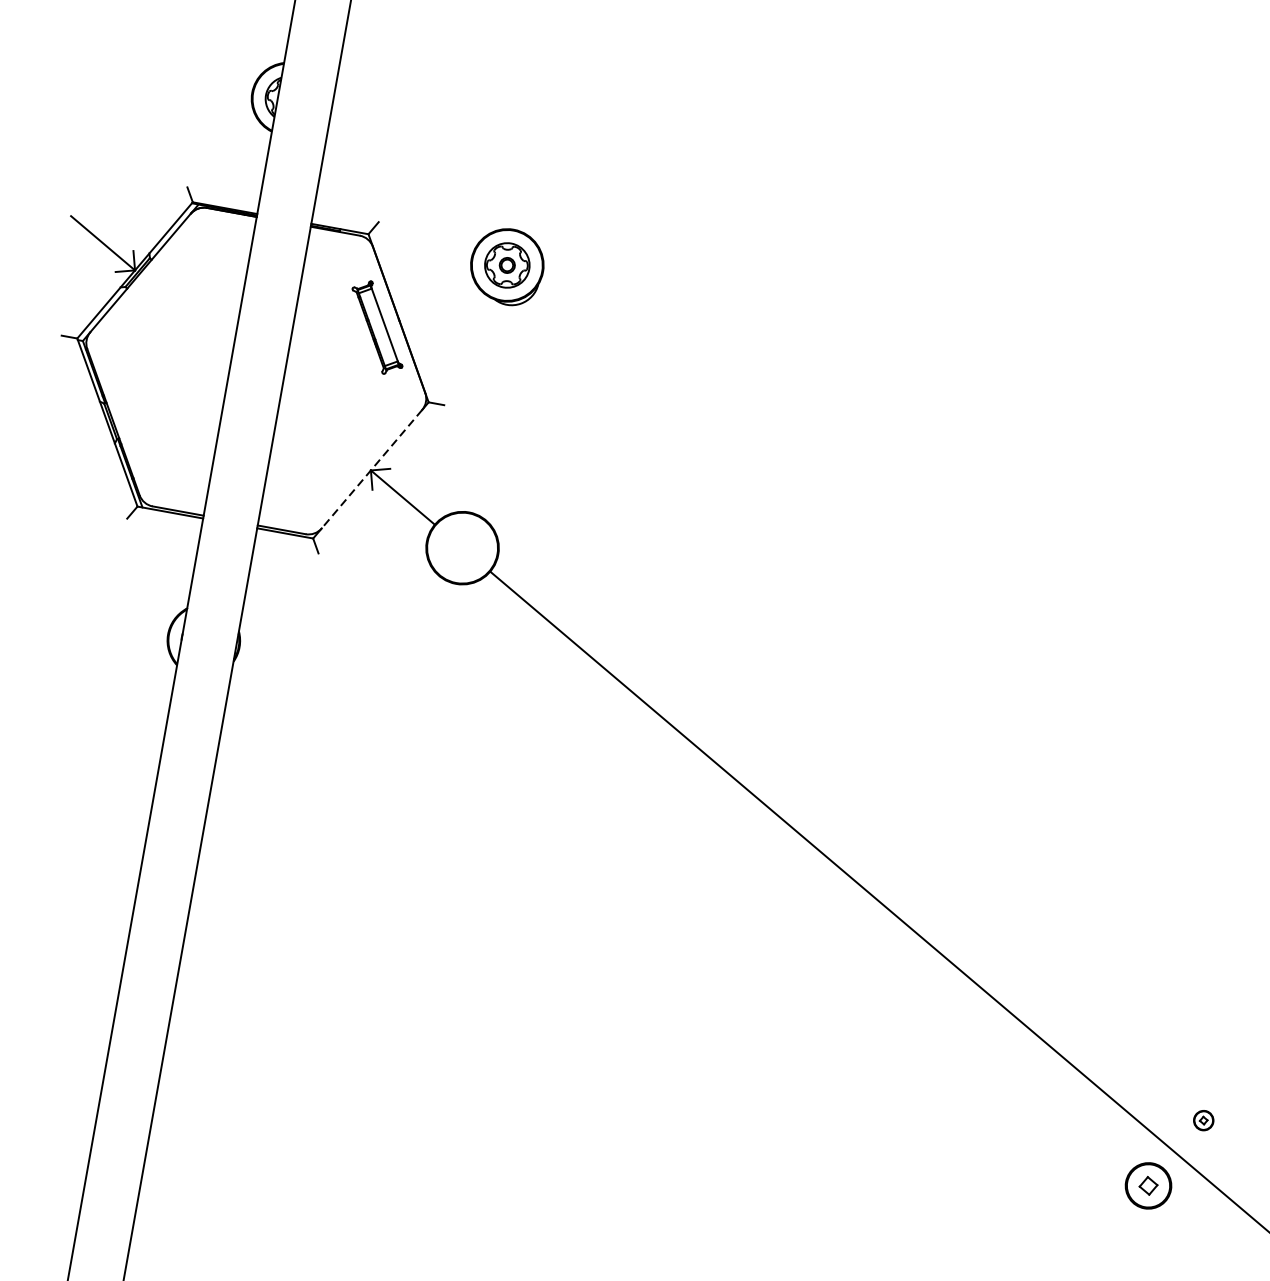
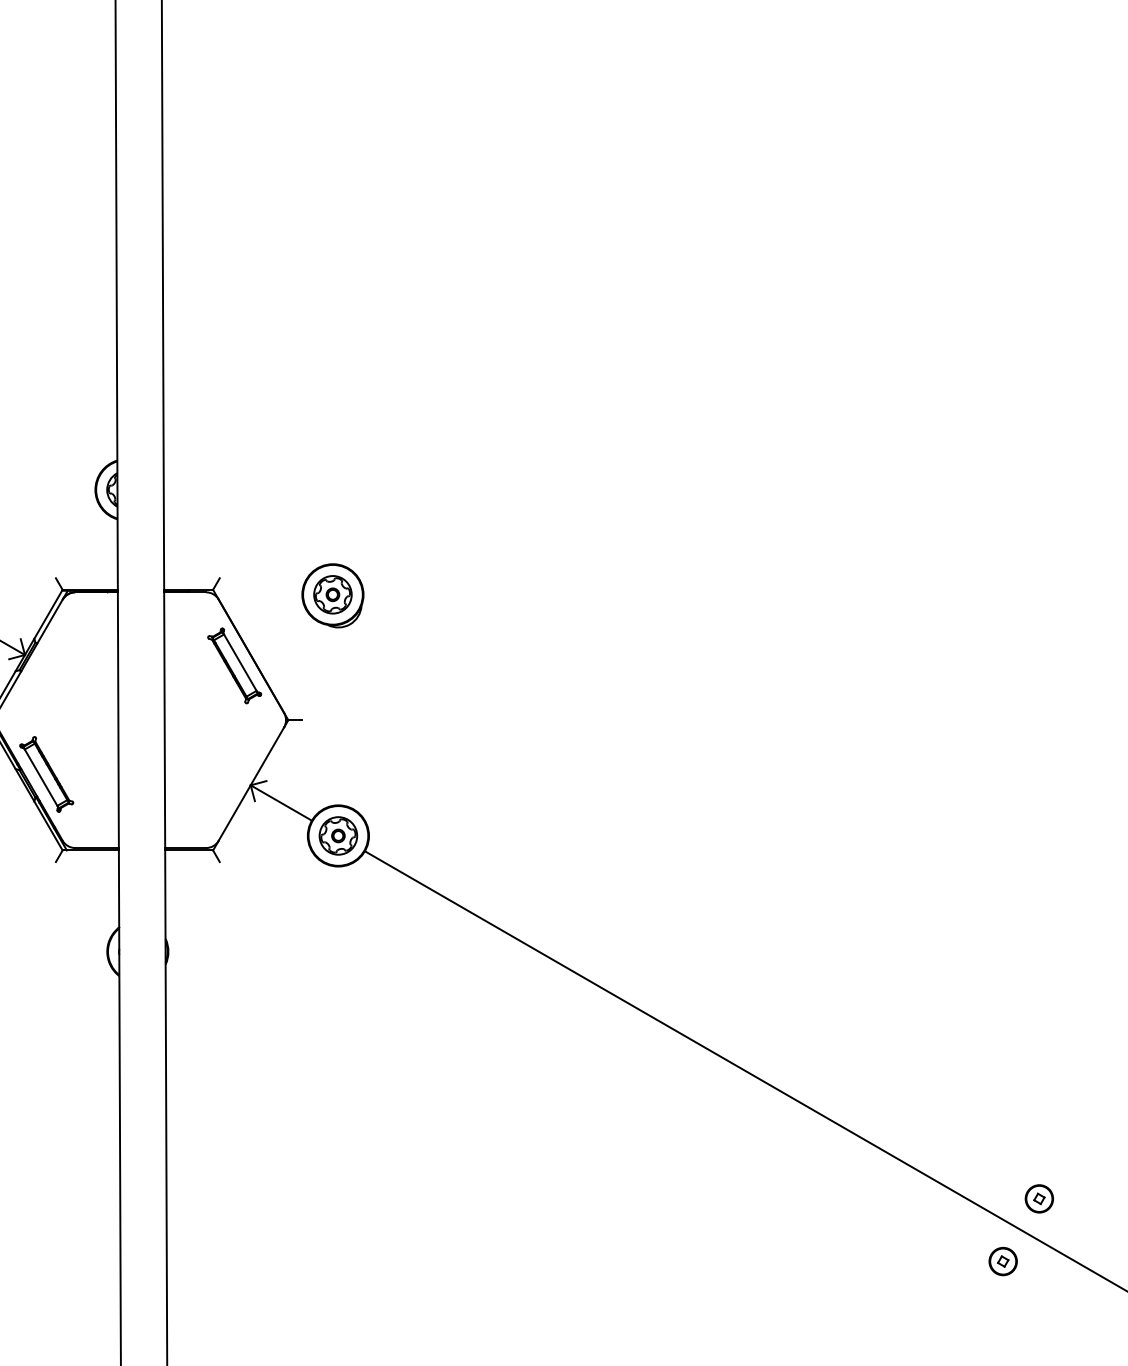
part: (134, 414) -> (46, 774), added
line: (372, 469) -> (251, 784), dashed -> solid
part: (462, 547) -> (338, 835), added
part: (1202, 1119) -> (1038, 1198), size x1.67
part: (1147, 1185) -> (1002, 1261), size x0.71

